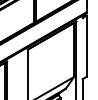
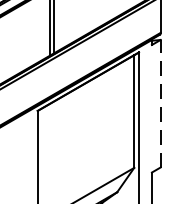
line: (86, 46) -> (160, 104), solid -> dashed

